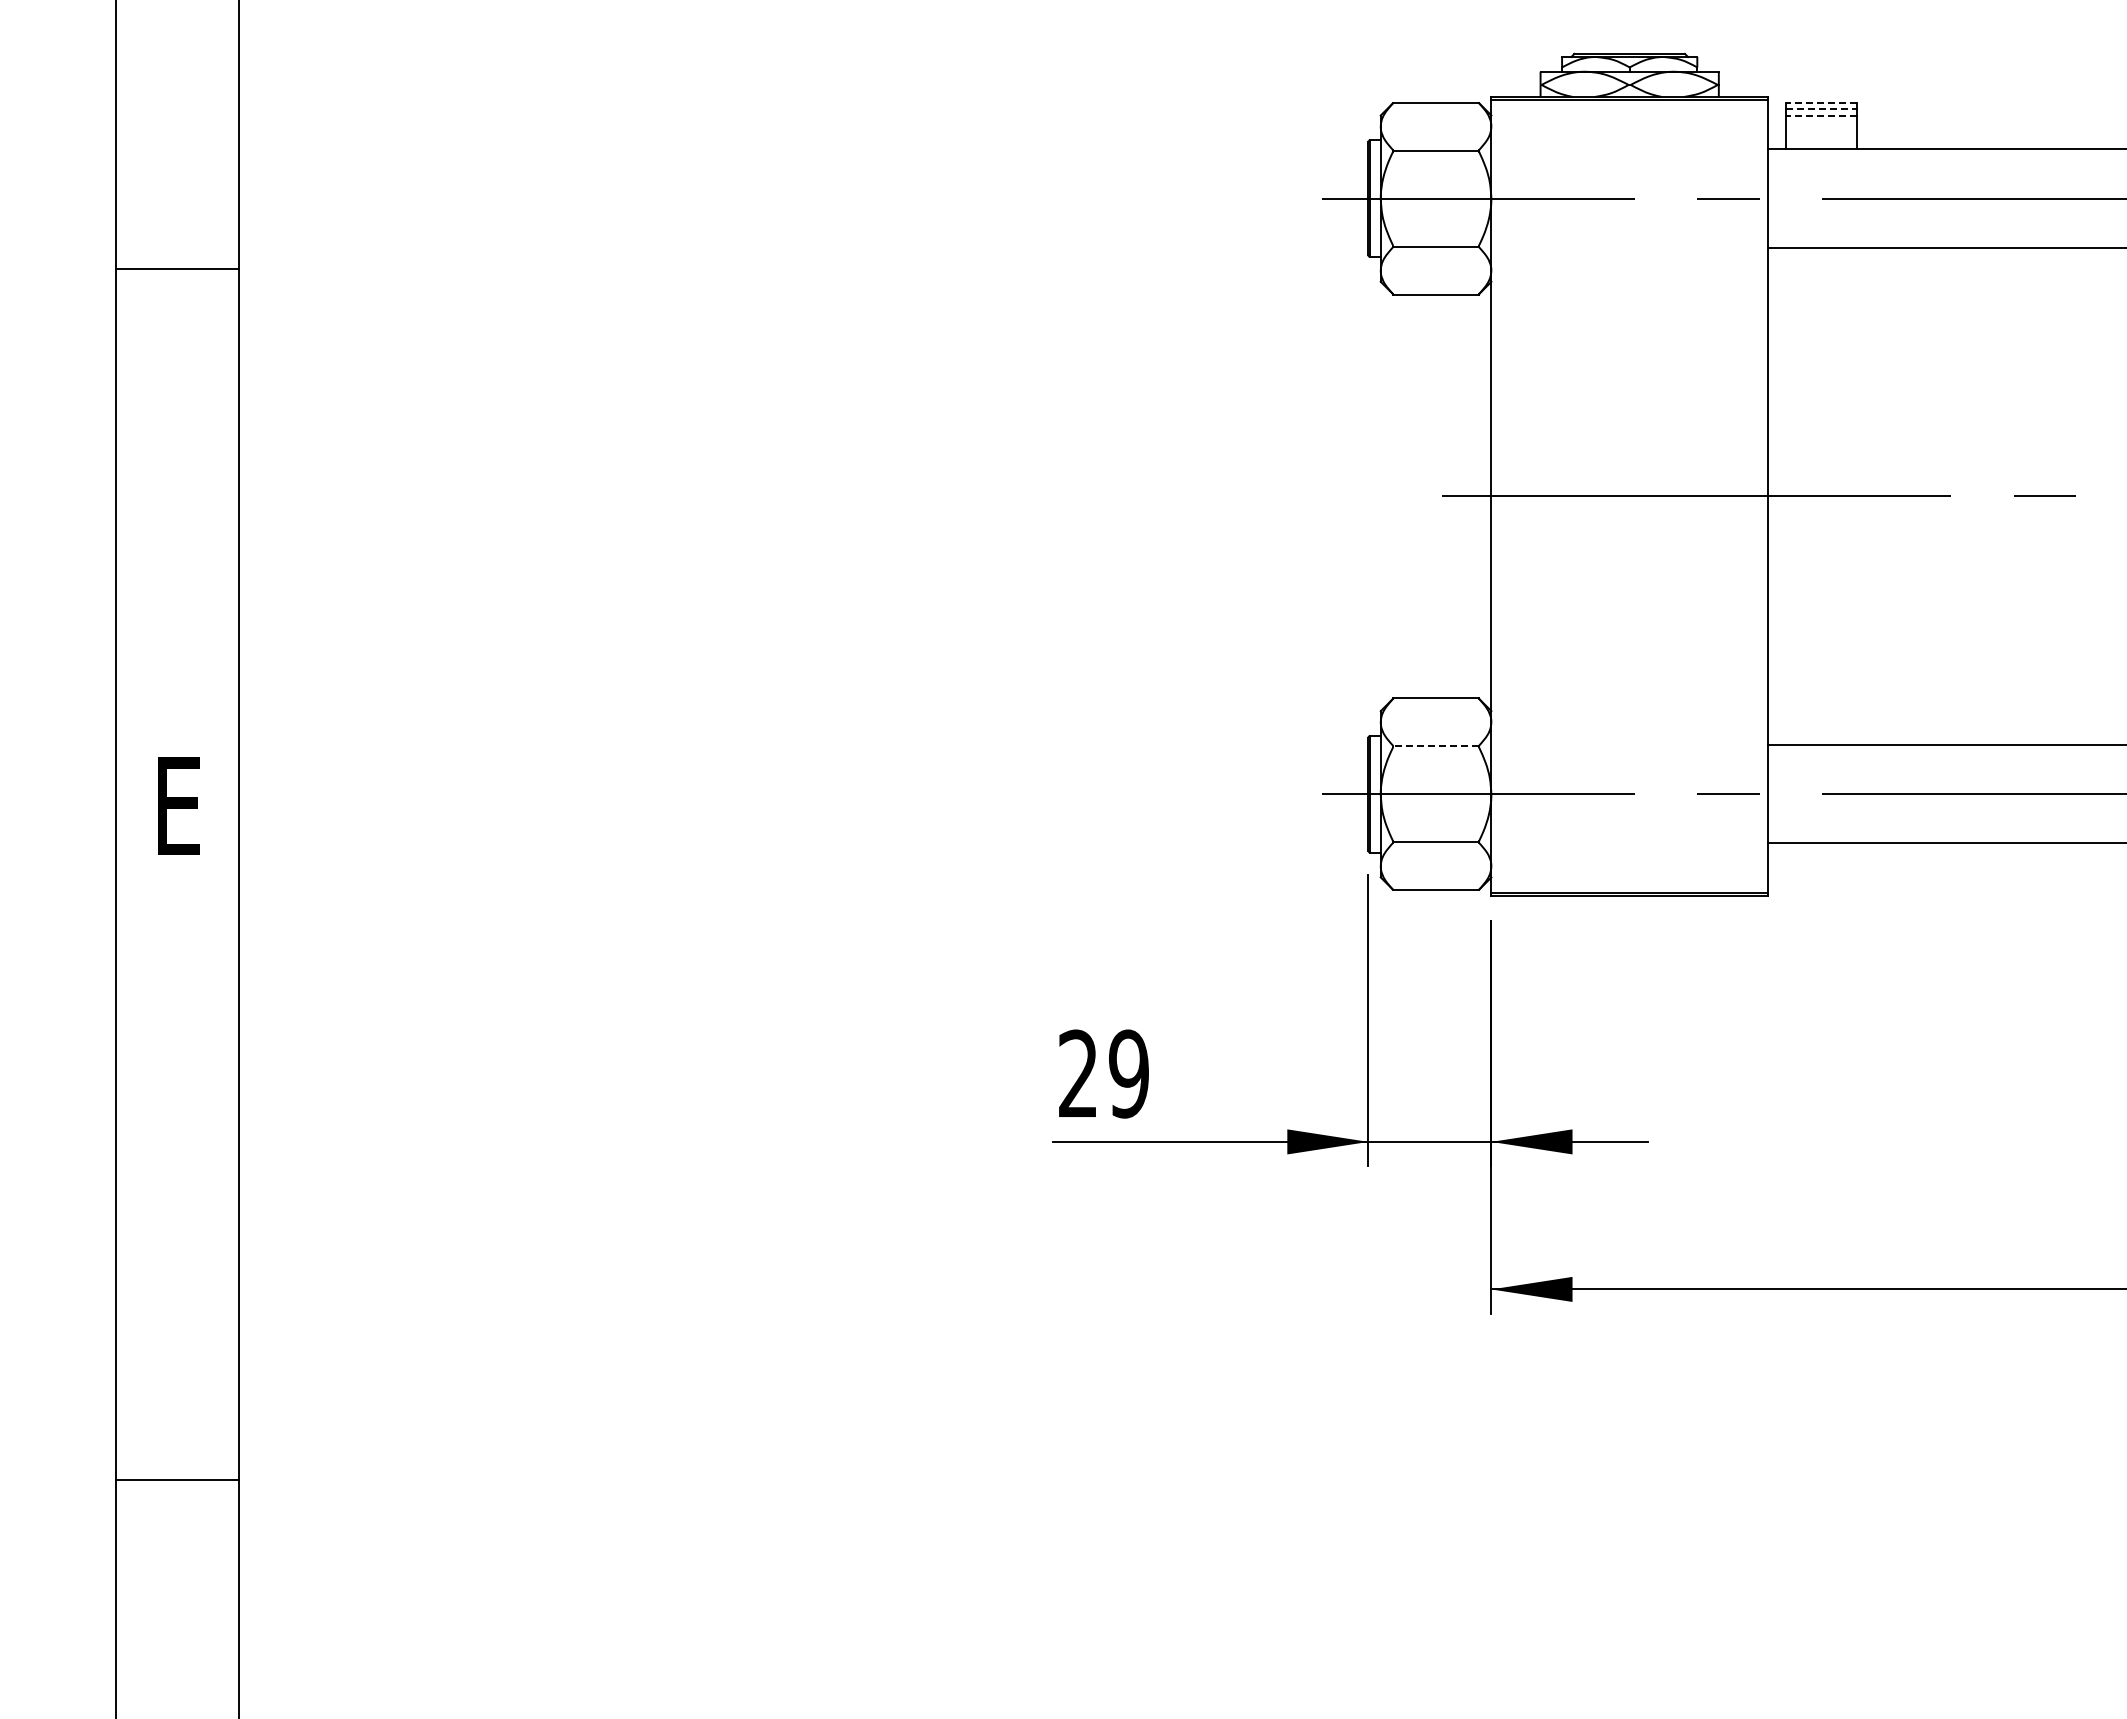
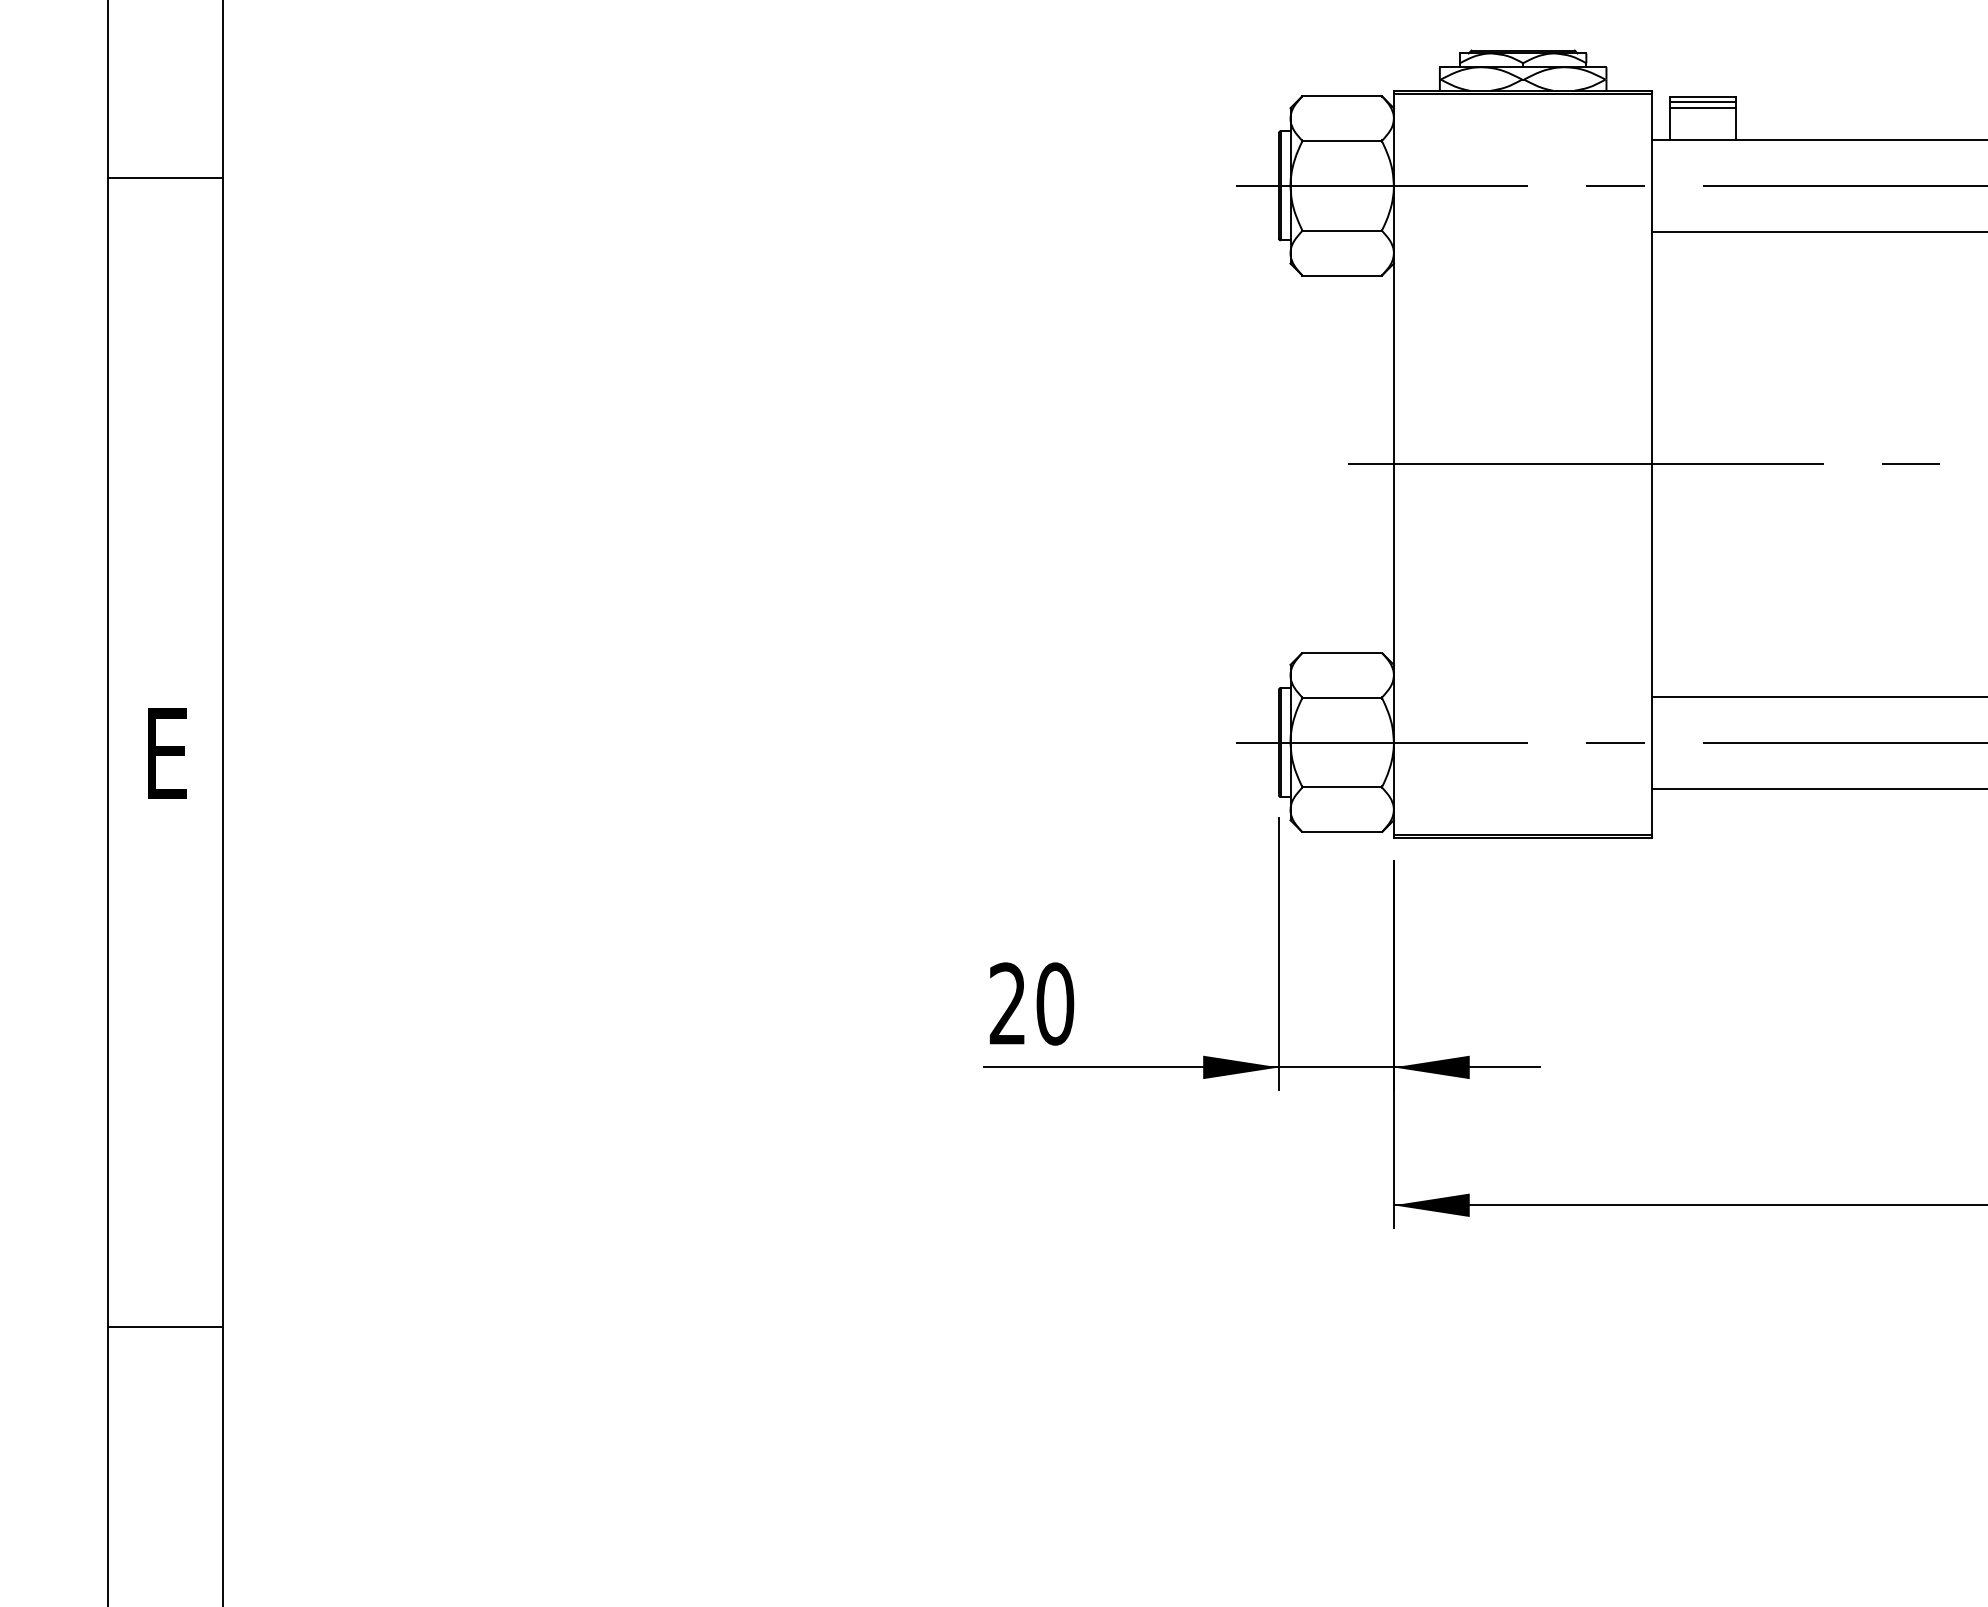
line: (1821, 103) -> (1702, 96), dashed -> solid
line: (1822, 109) -> (1703, 102), dashed -> solid
line: (1821, 115) -> (1702, 108), dashed -> solid
line: (176, 268) -> (165, 178), moved
line: (1435, 746) -> (1341, 697), dashed -> solid
text: (1129, 1073) -> (1055, 1003), 29 -> 20
line: (176, 1479) -> (165, 1326), moved

